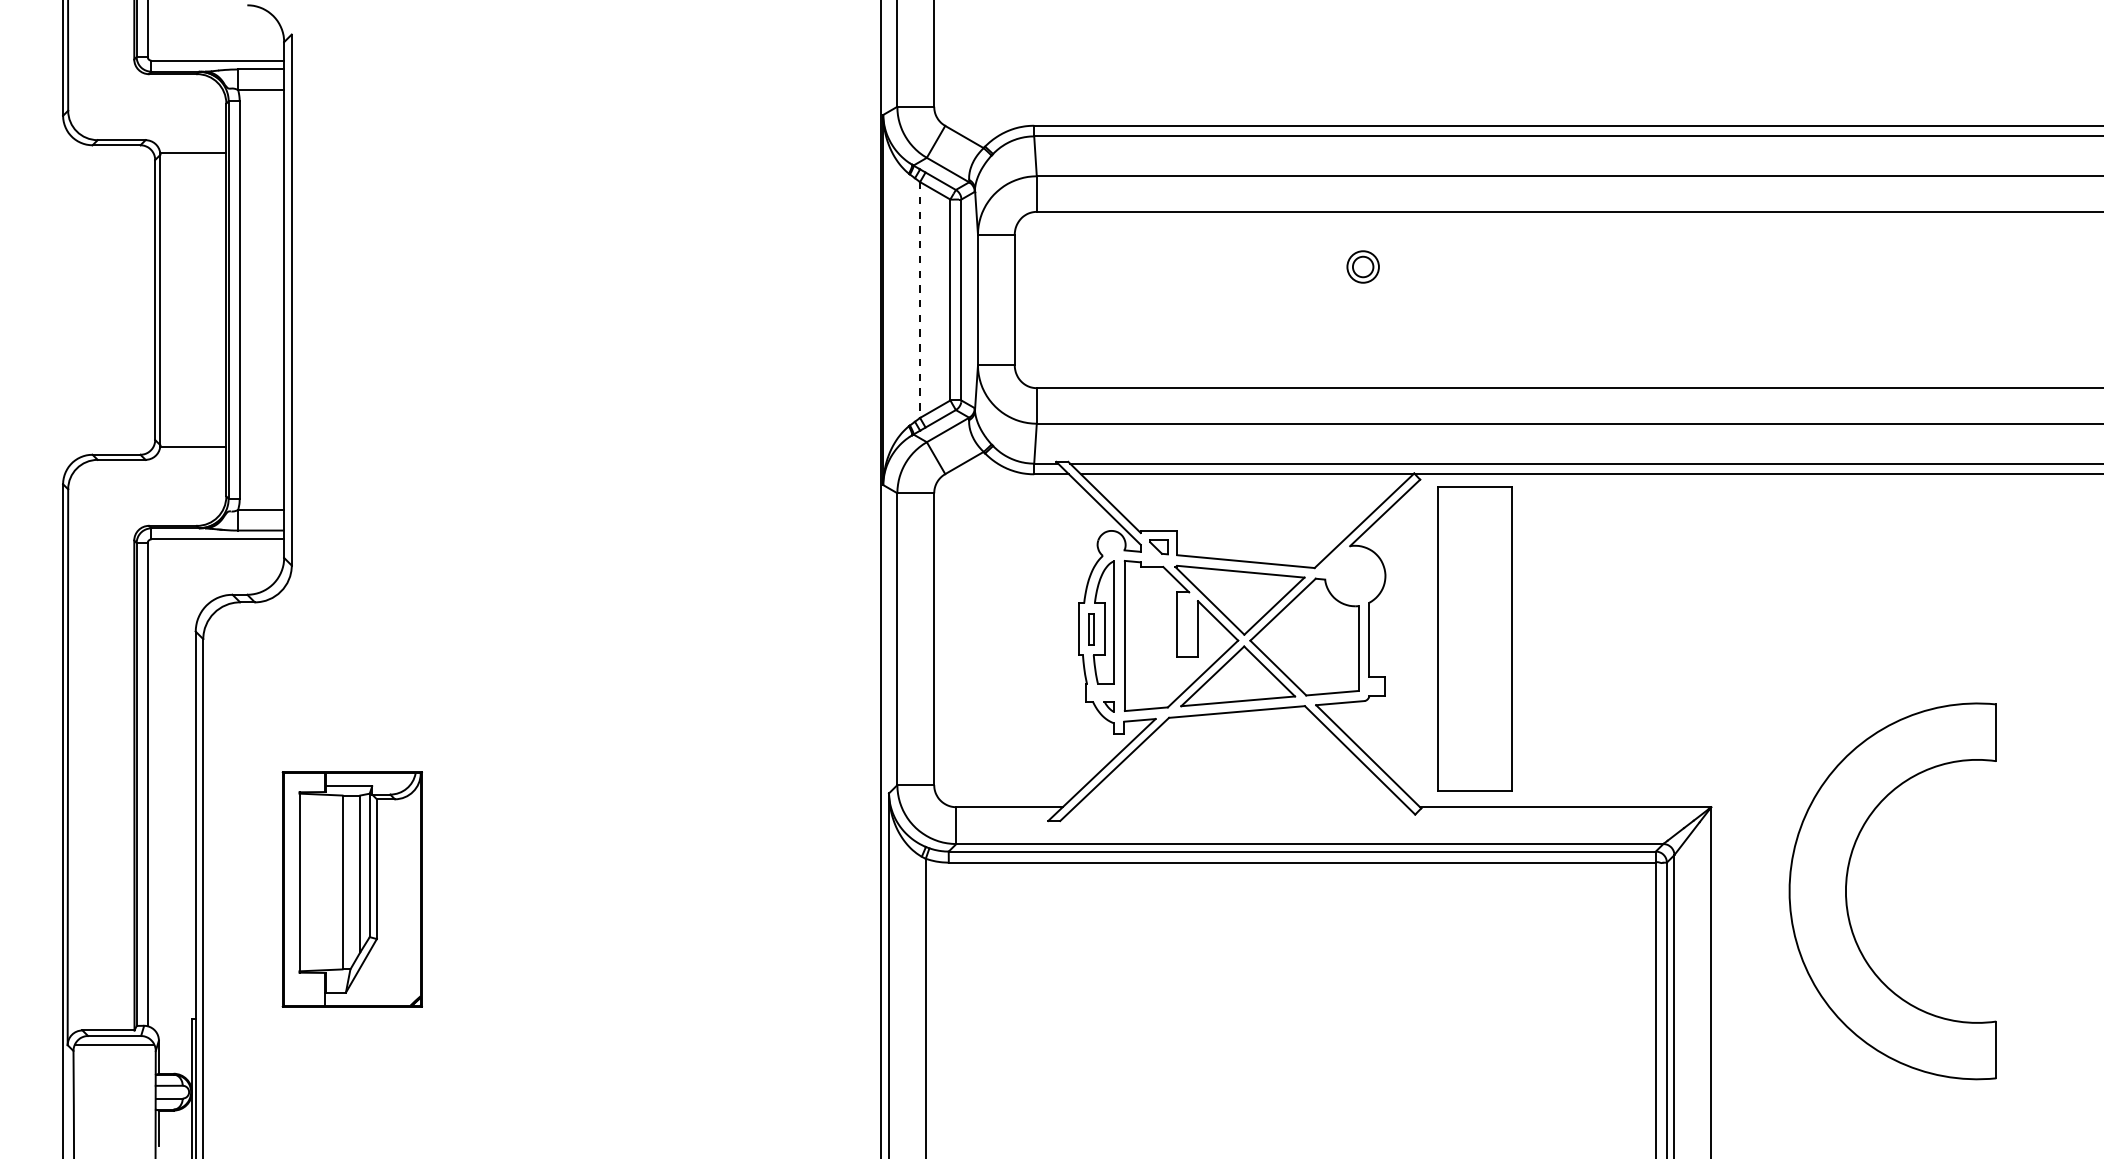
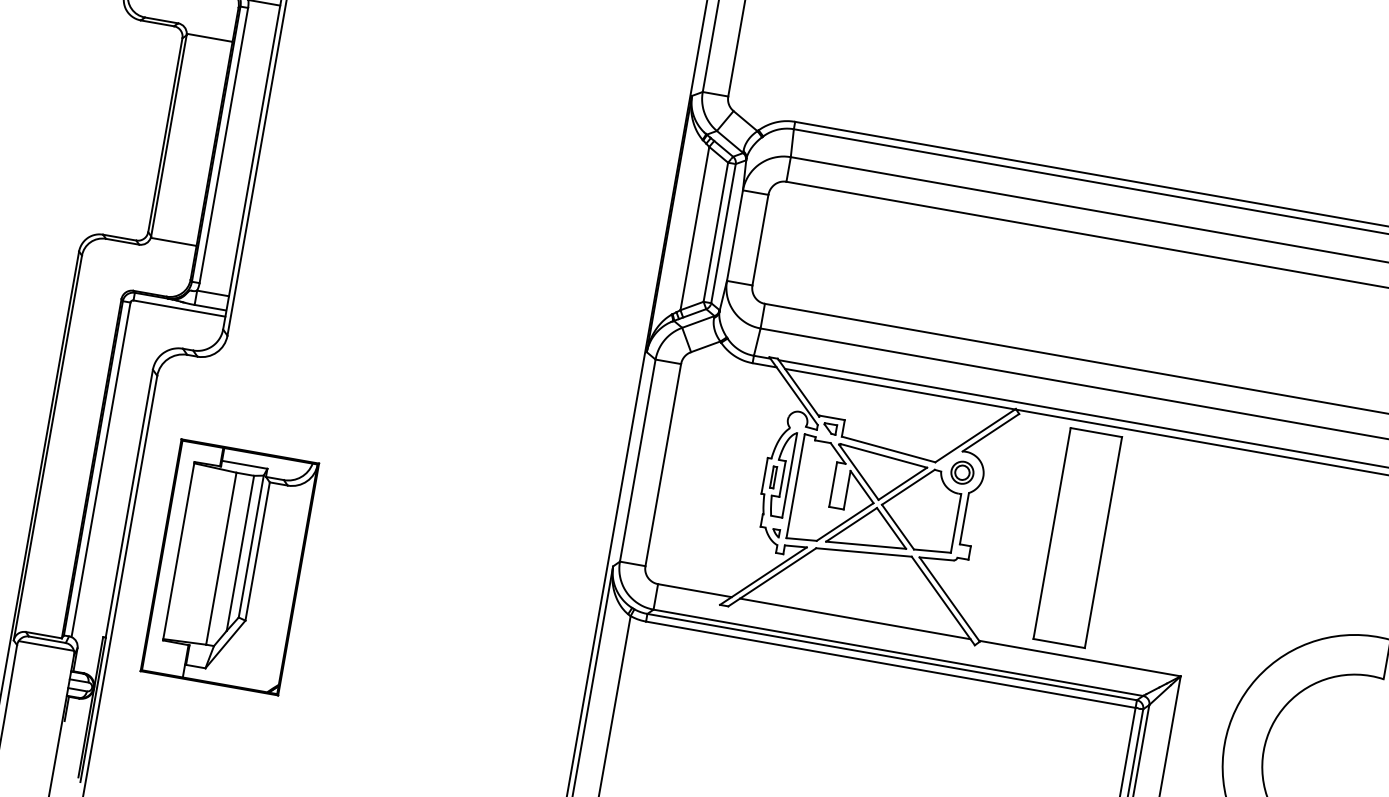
part: (1362, 266) -> (962, 472), moved
line: (920, 300) -> (695, 228), dashed -> solid
part: (1474, 638) -> (1077, 537), moved
line: (1240, 807) -> (854, 619), added
part: (352, 889) -> (229, 567), size x1.43

